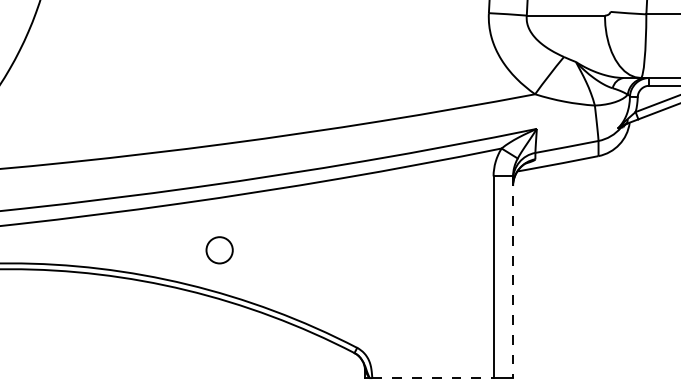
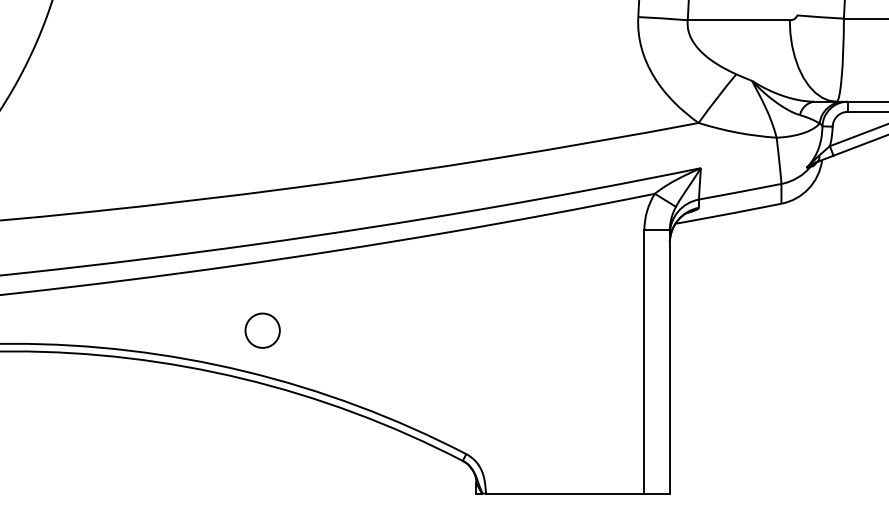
circle: (219, 250) -> (262, 330), moved
line: (512, 276) -> (669, 361), dashed -> solid
line: (433, 378) -> (565, 493), dashed -> solid

